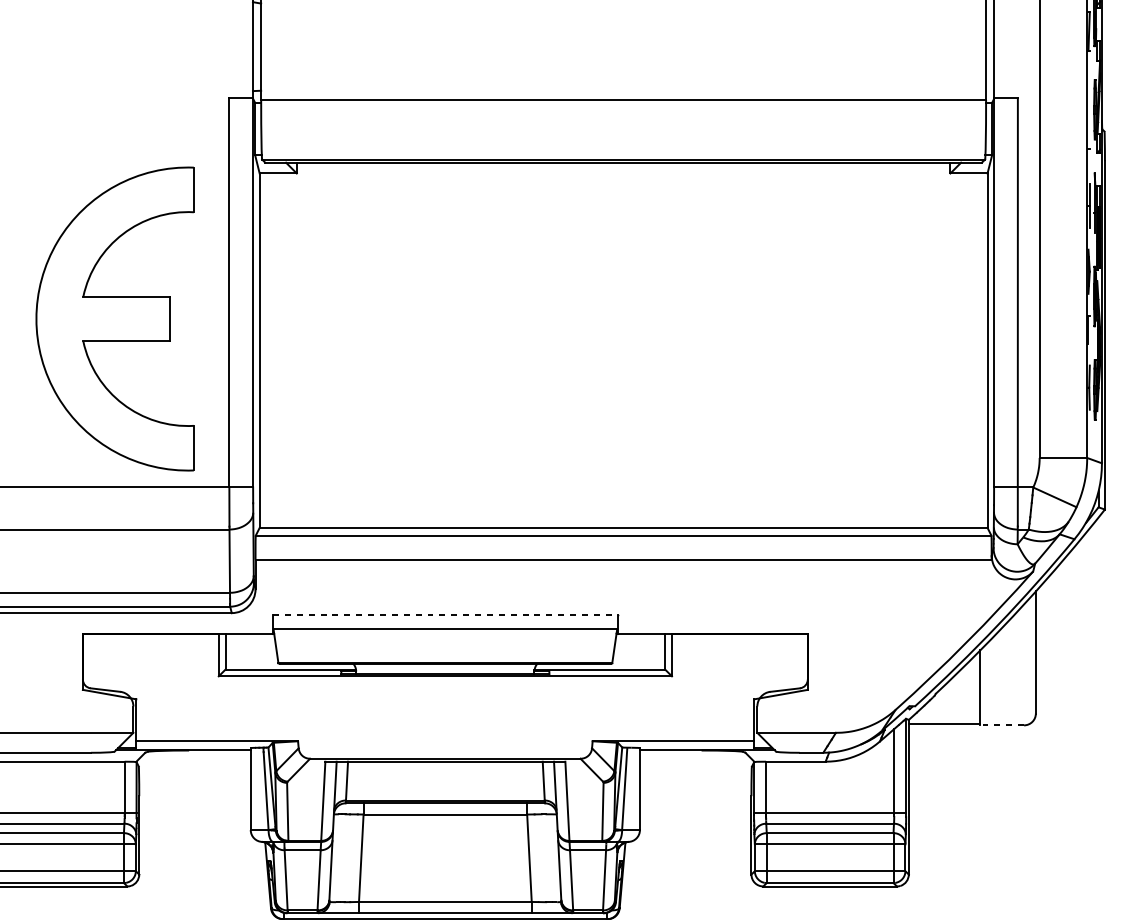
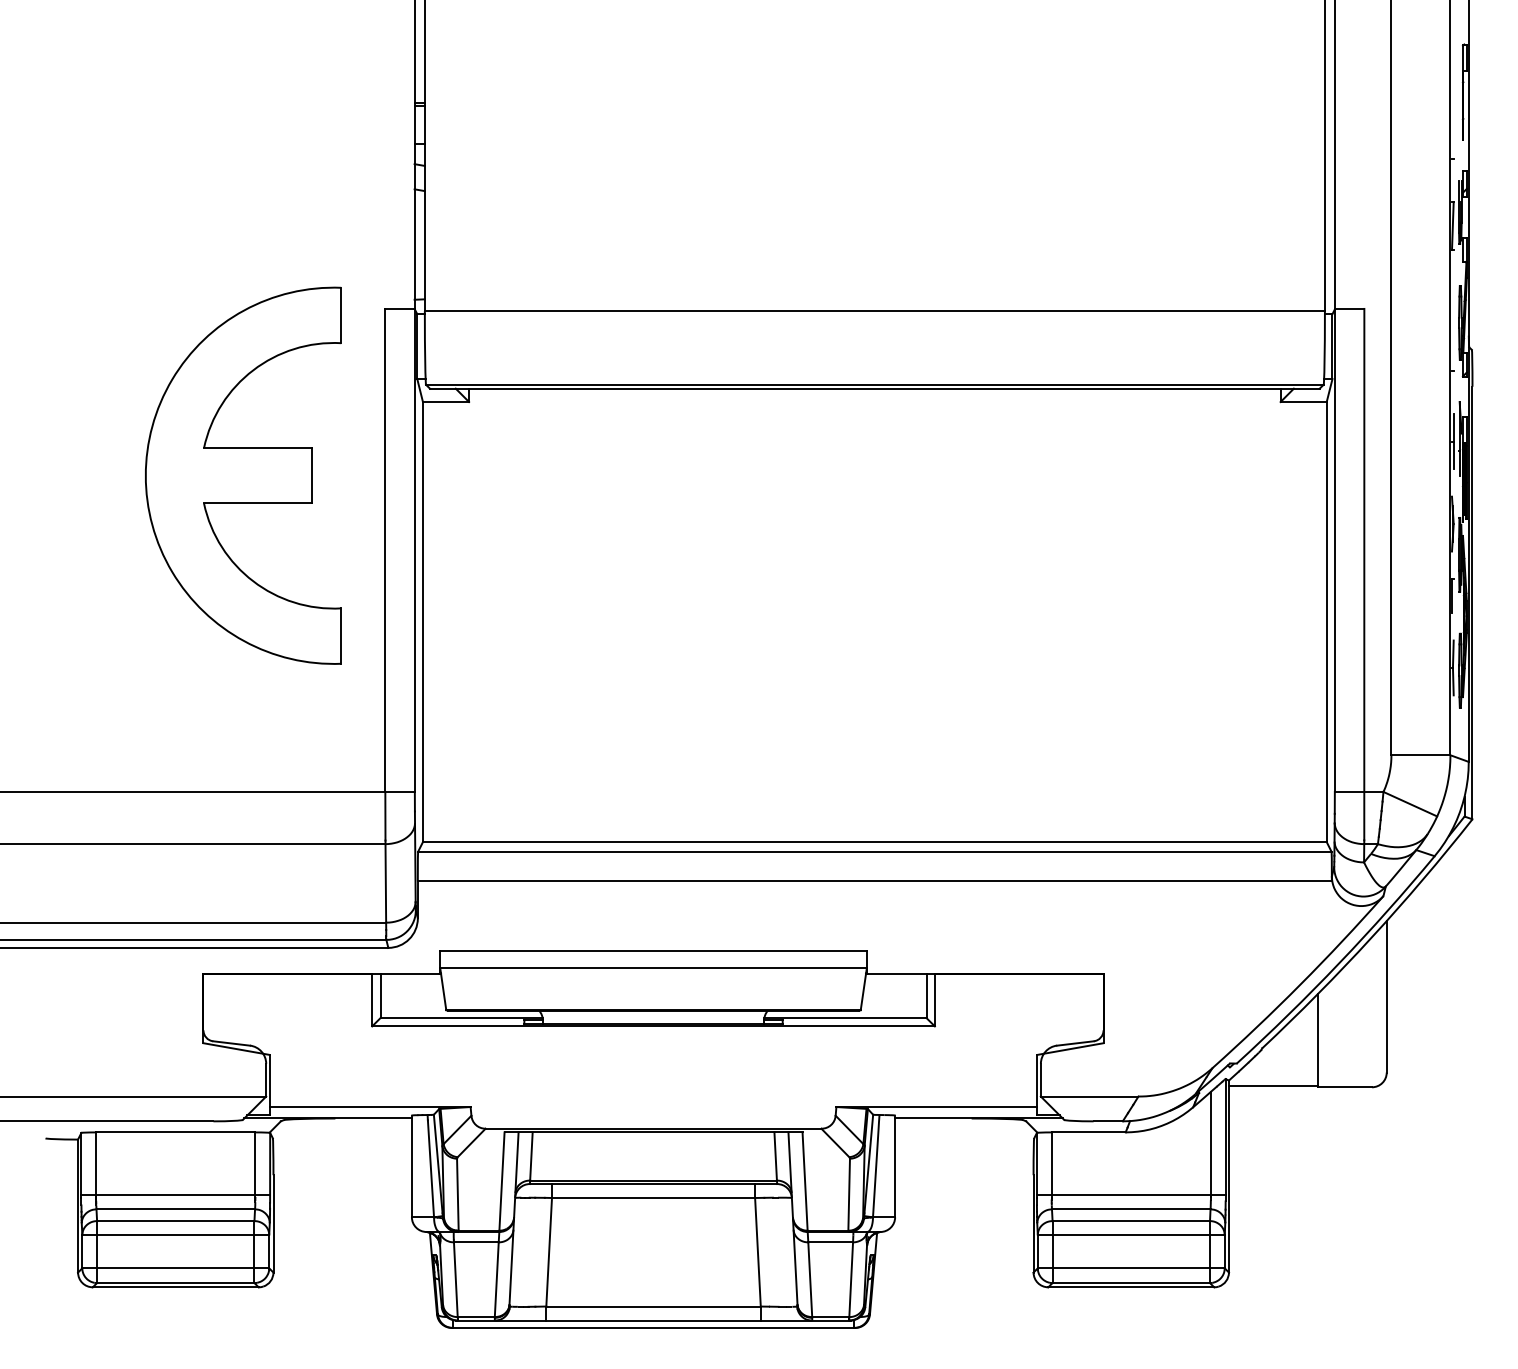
part: (115, 318) -> (243, 475), moved
line: (445, 615) -> (653, 950), dashed -> solid
line: (1001, 725) -> (1344, 1087), dashed -> solid

